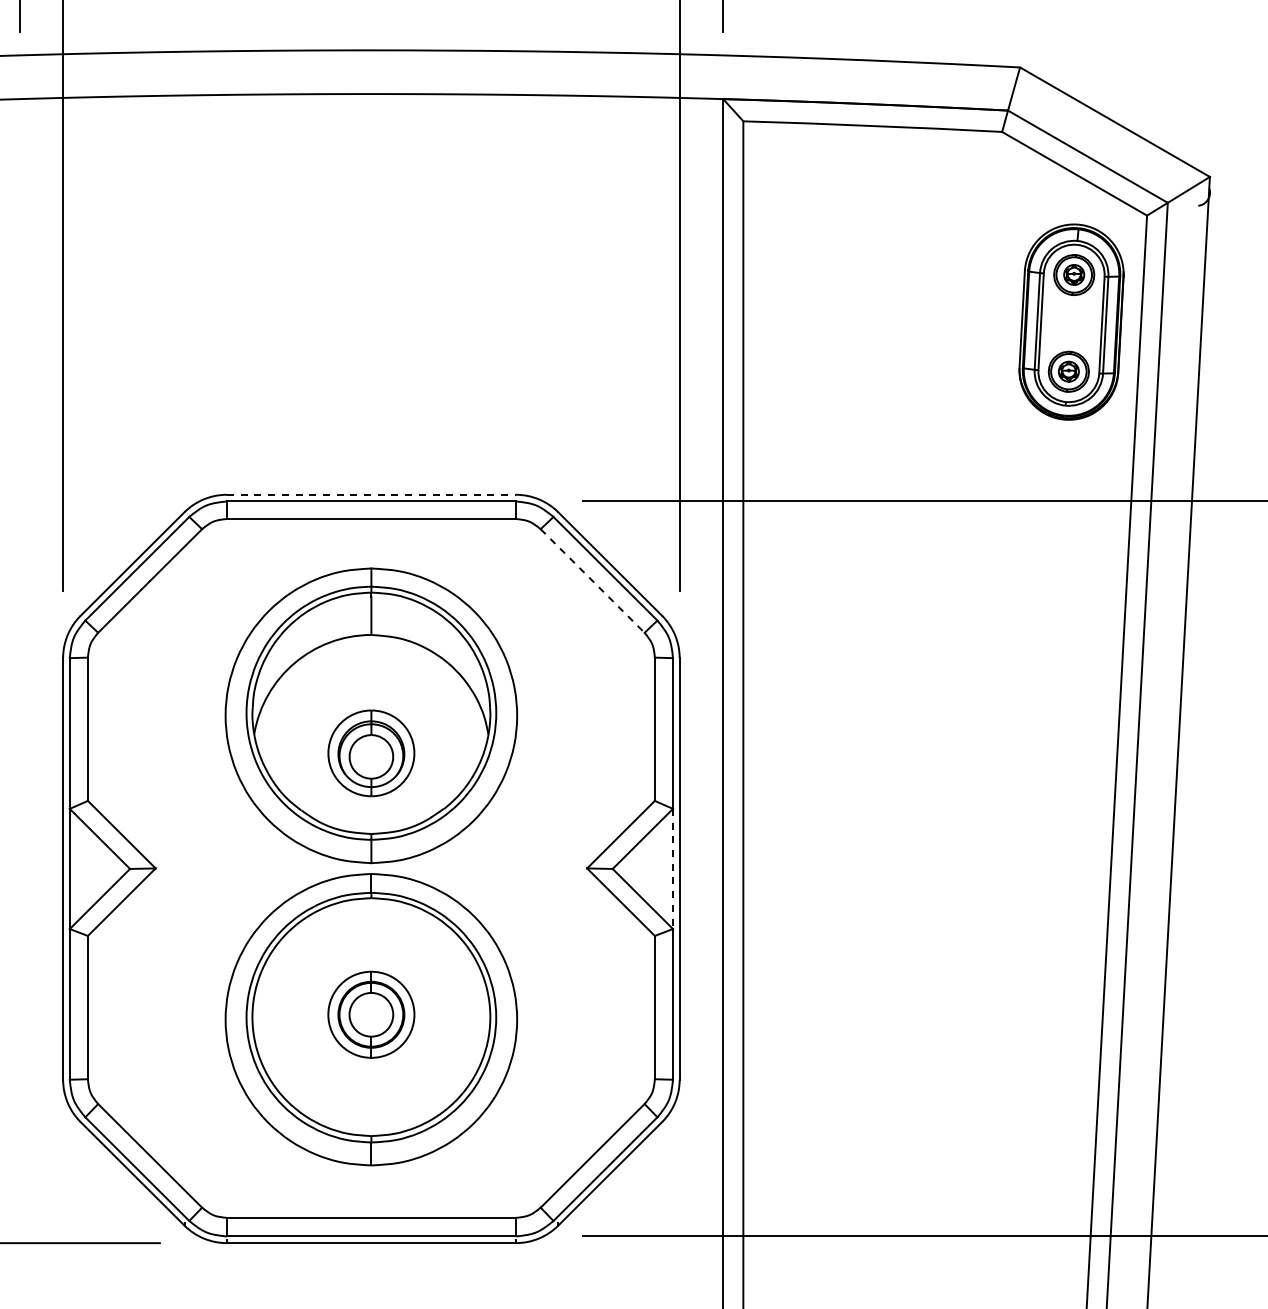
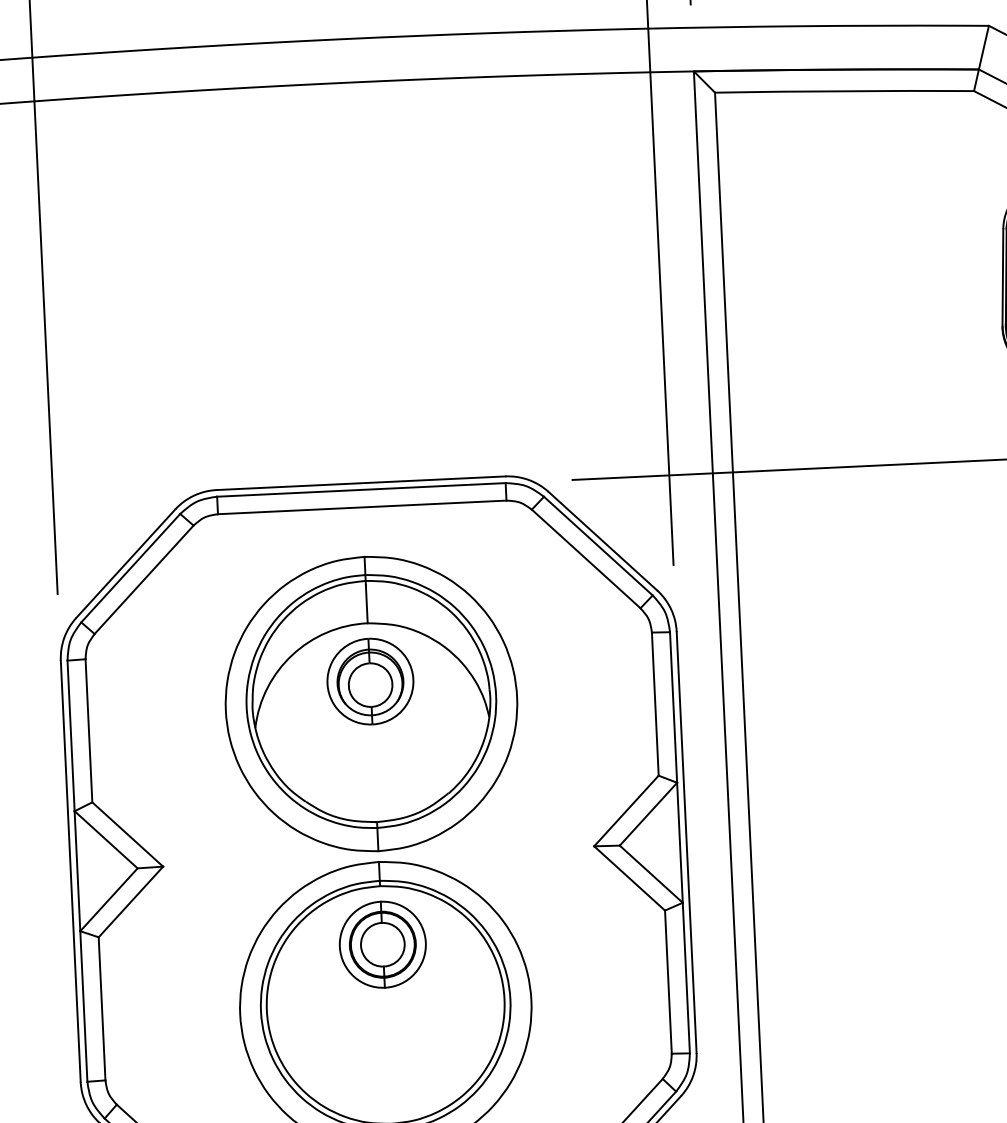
line: (371, 494) -> (361, 482), dashed -> solid
line: (593, 581) -> (587, 559), dashed -> solid
part: (371, 753) -> (370, 681), moved
line: (672, 869) -> (679, 843), dashed -> solid
part: (371, 1014) -> (382, 944), moved

